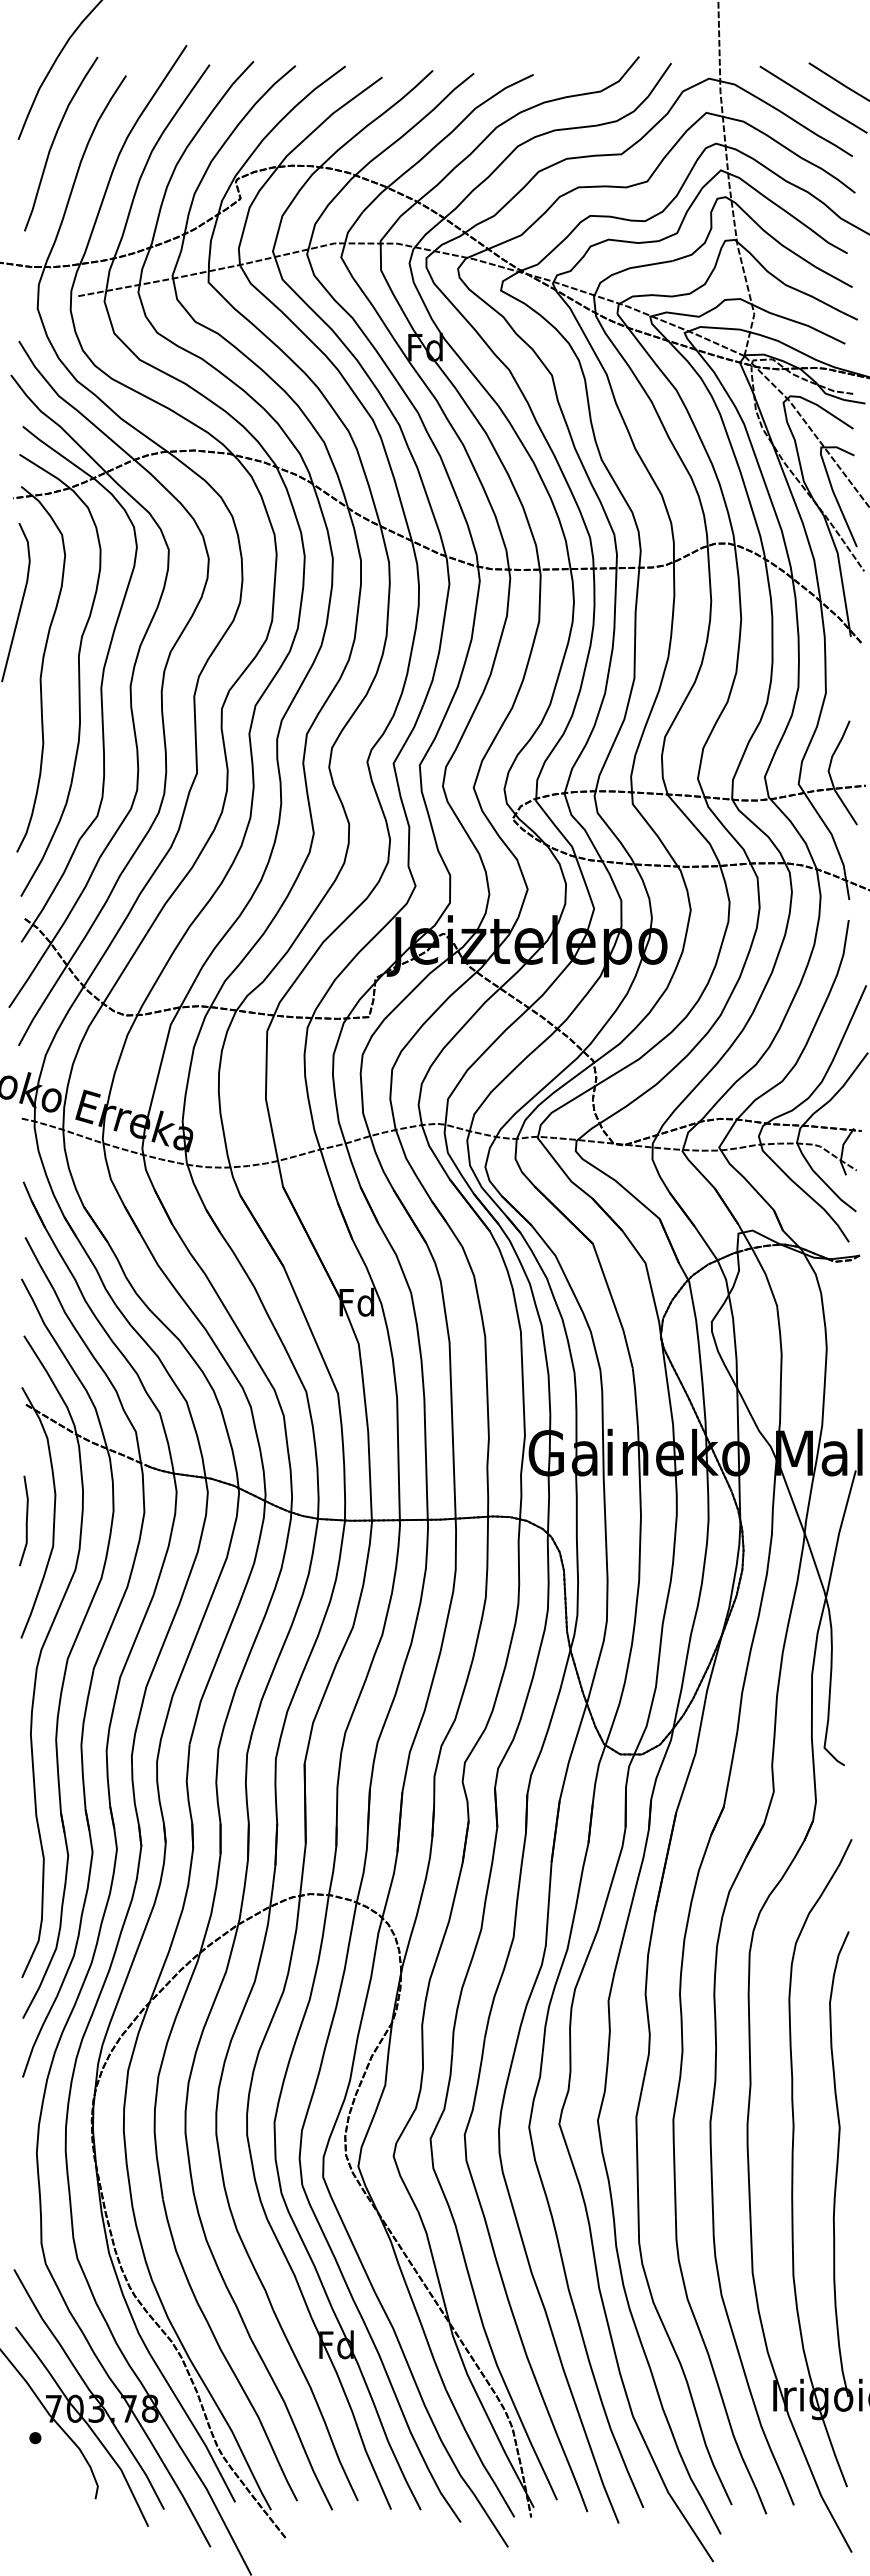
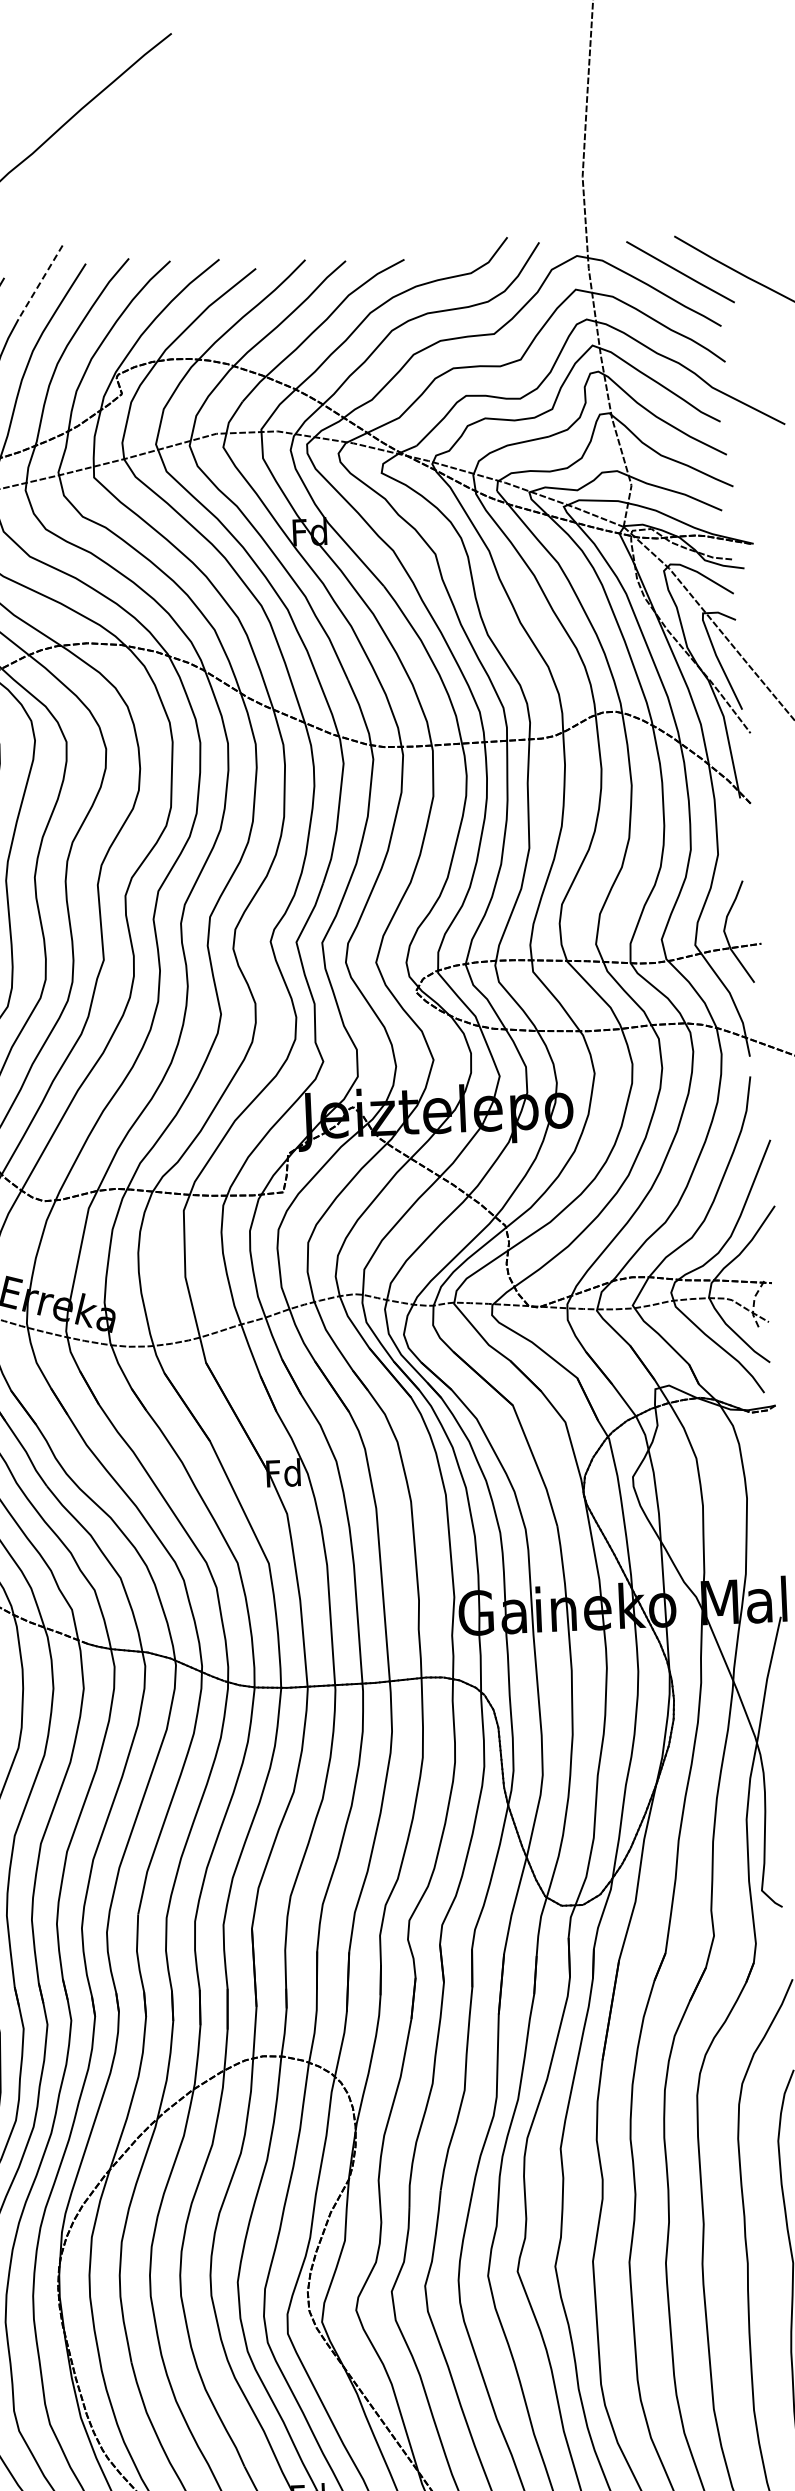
line: (162, 81) -> (40, 282), solid -> dashed
line: (842, 1150) -> (754, 1303), solid -> dashed

